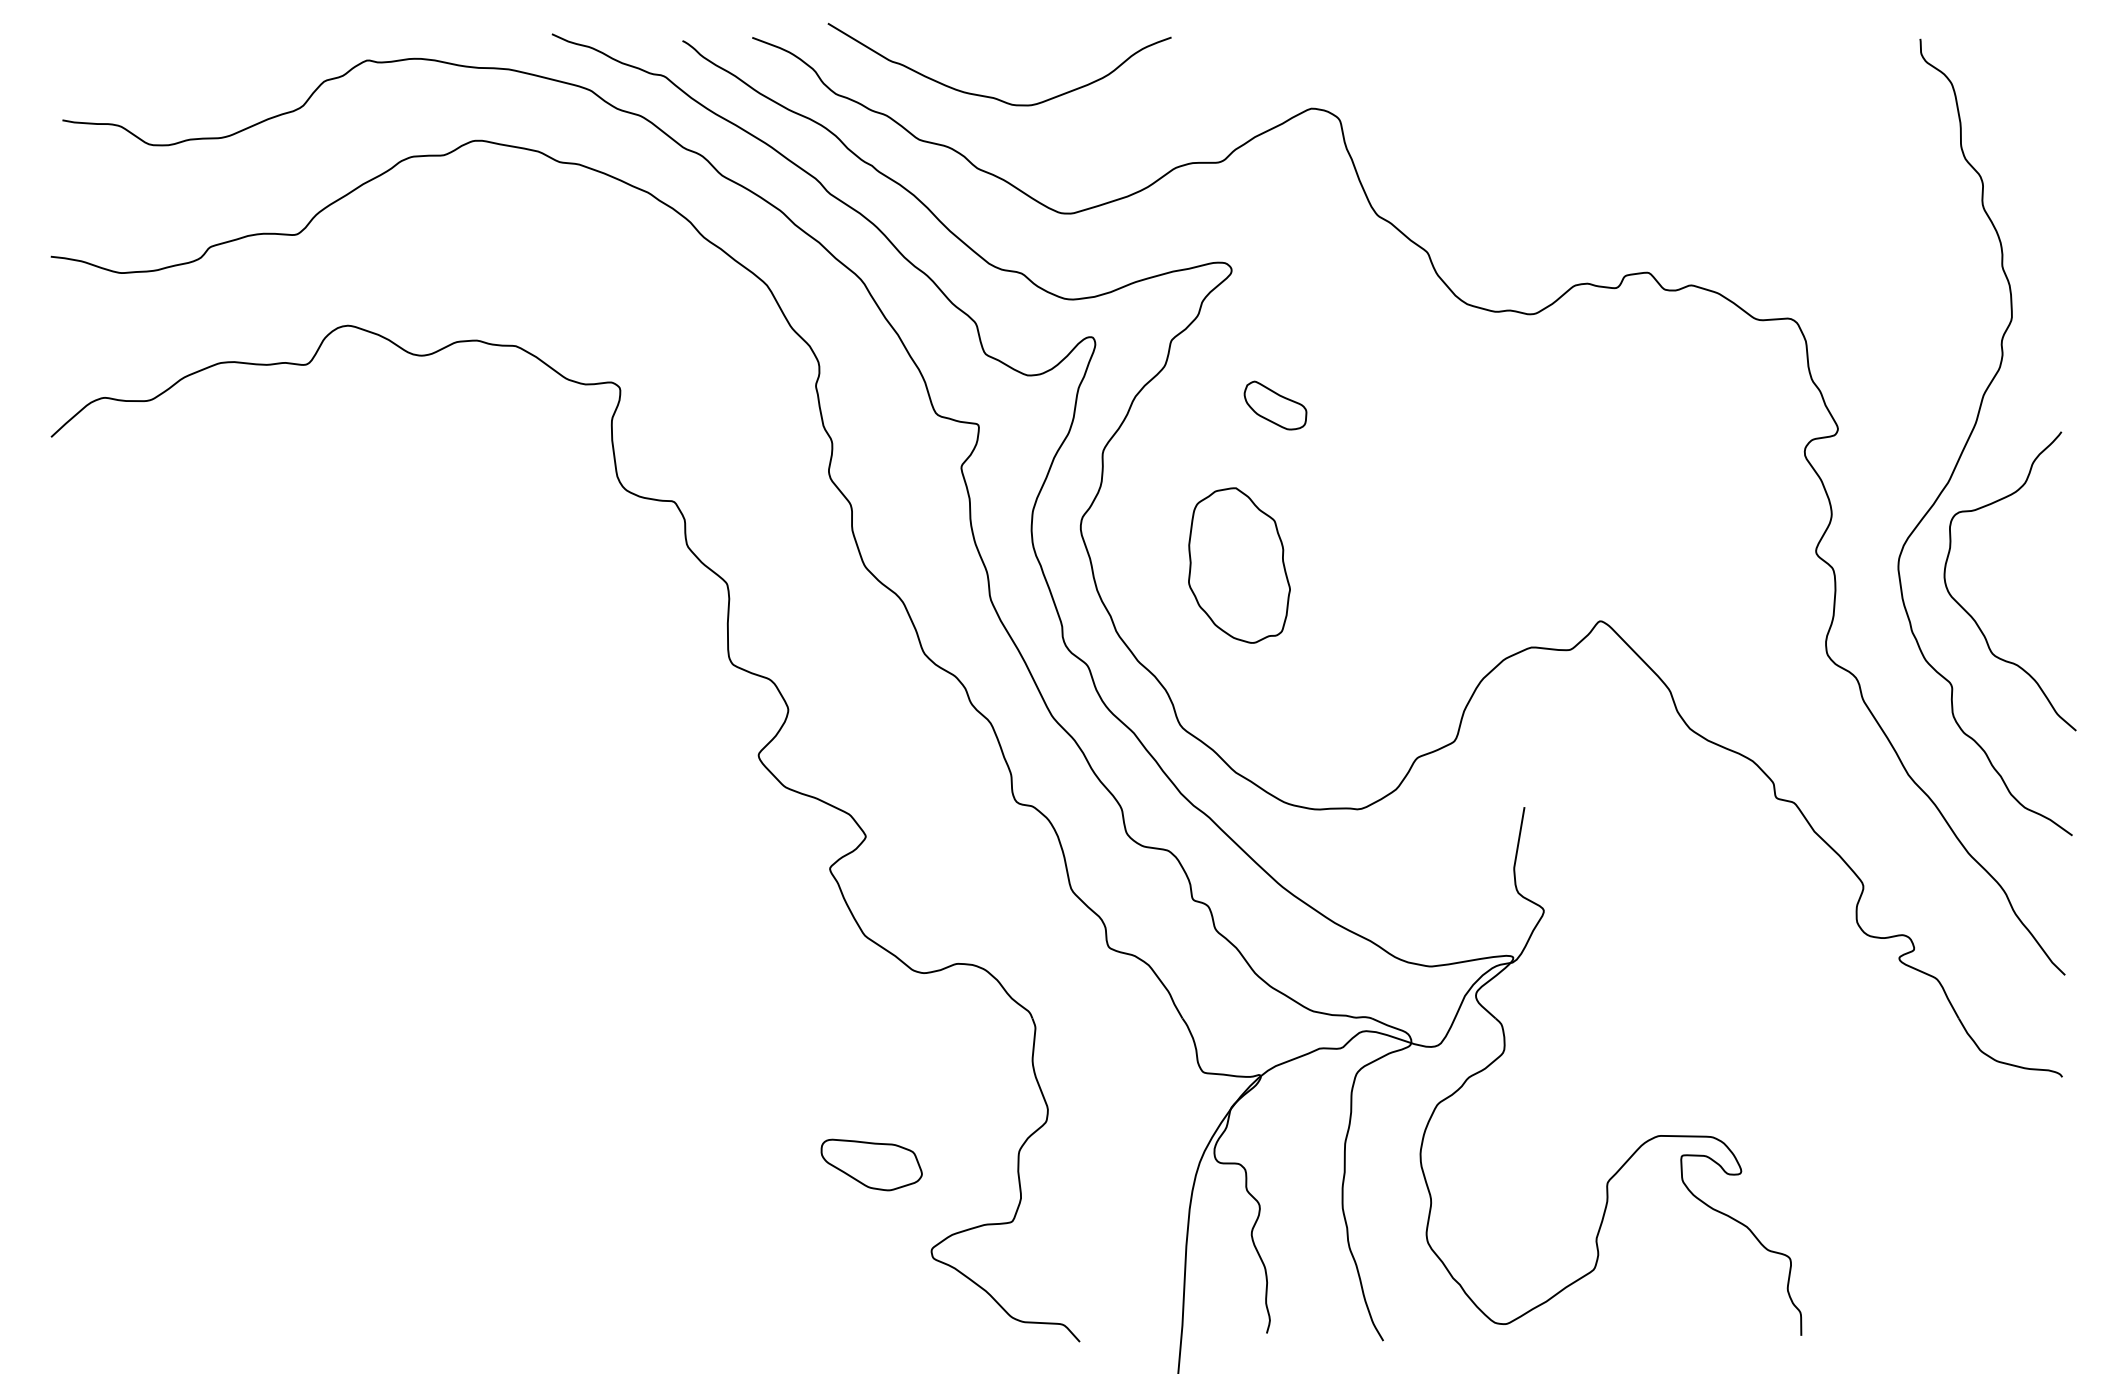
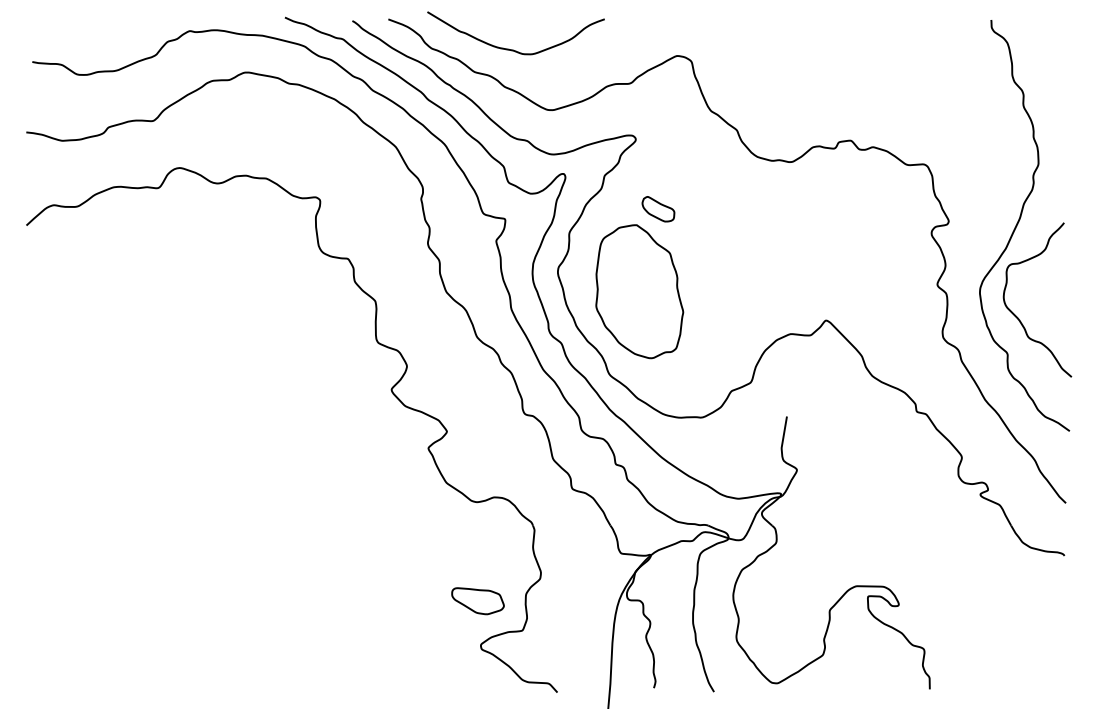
part: (1238, 564) -> (639, 291), size x1.67
part: (870, 1165) -> (477, 601), moved

